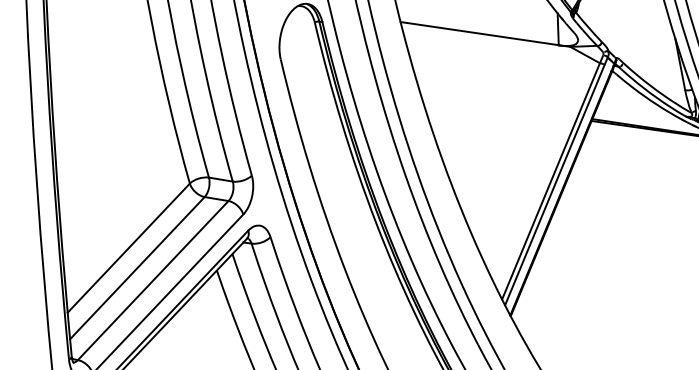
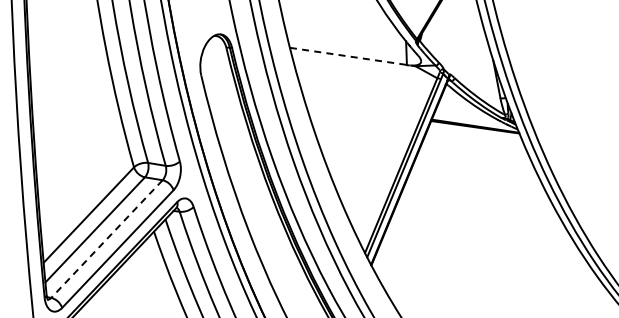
line: (486, 35) -> (353, 57), solid -> dashed
line: (152, 281) -> (106, 239), solid -> dashed

